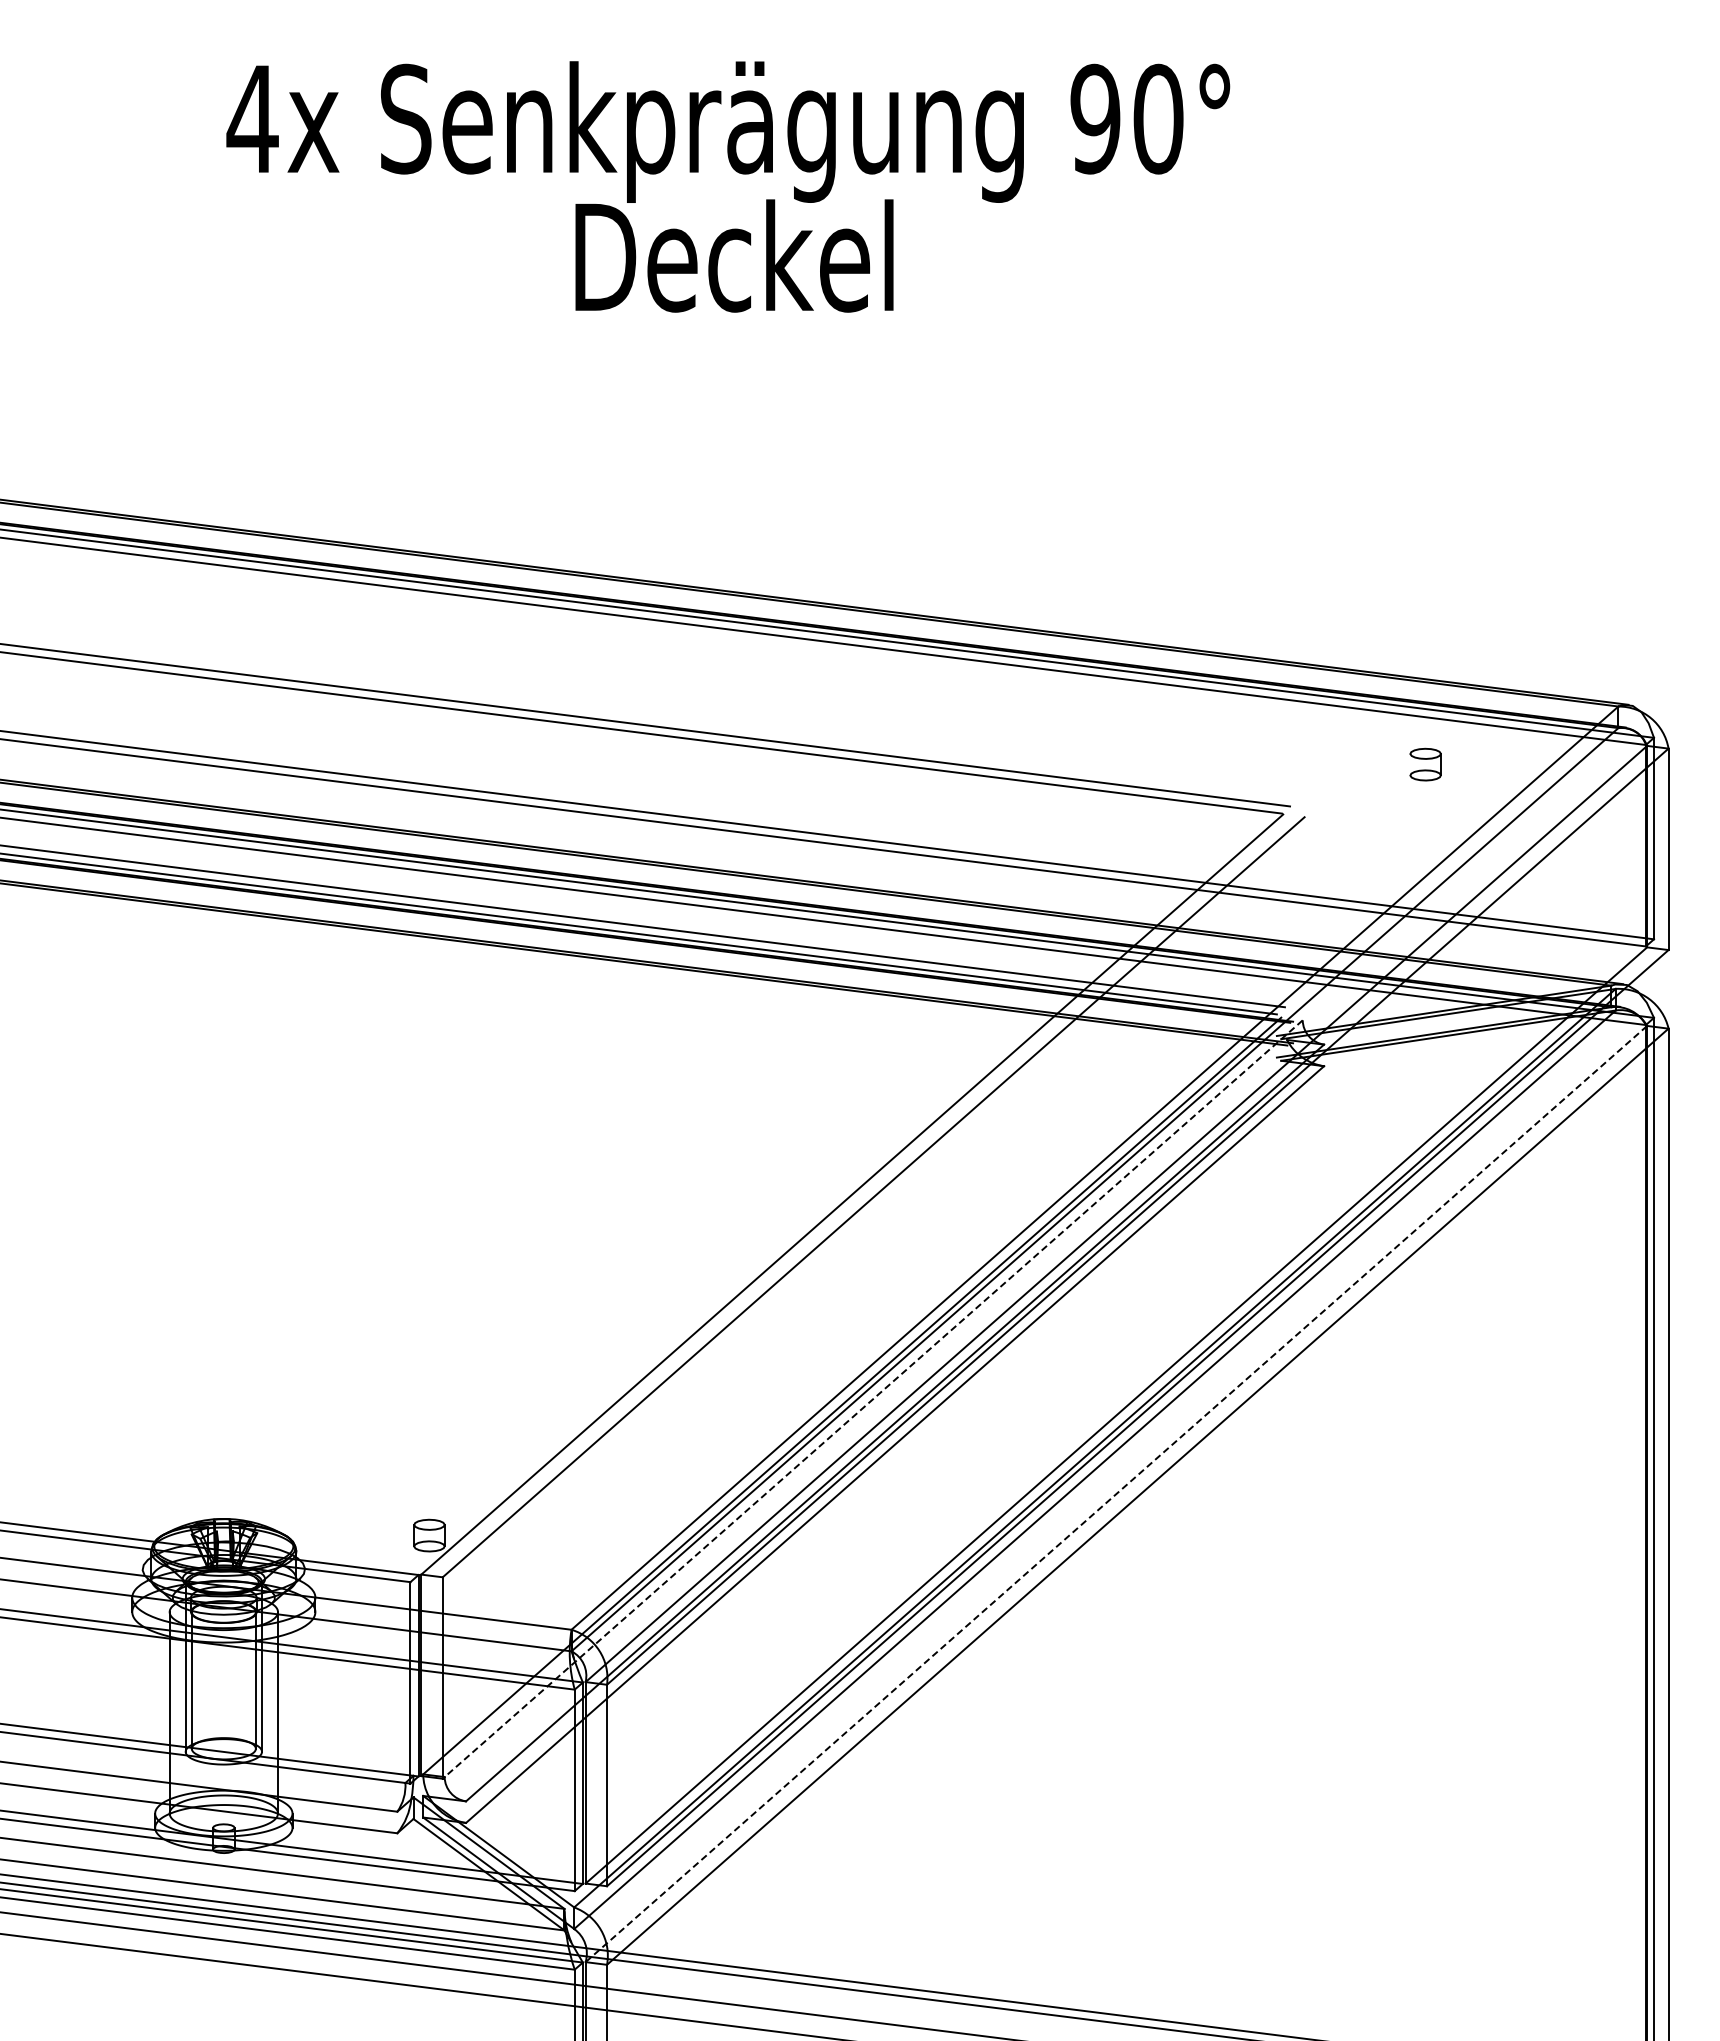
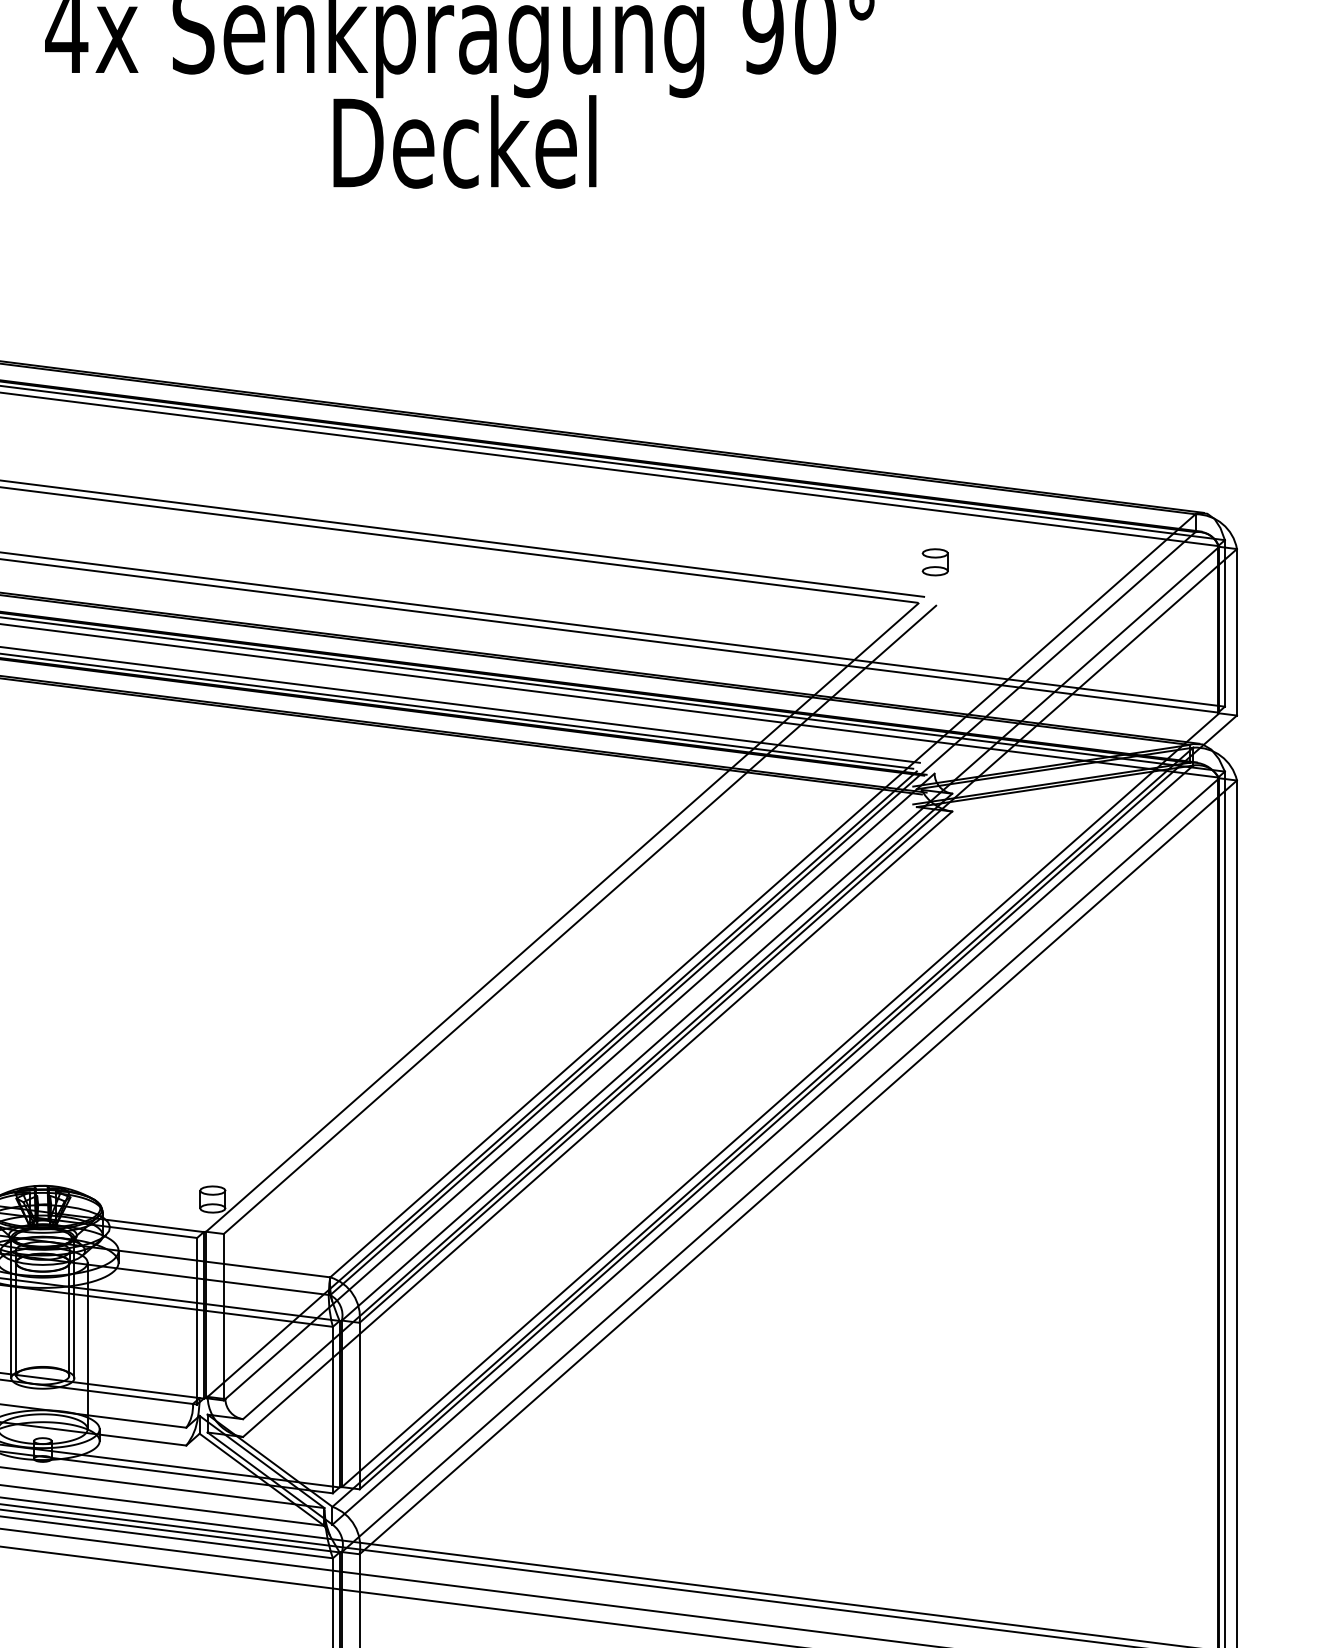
part: (1425, 764) -> (935, 562), moved
line: (873, 1399) -> (579, 1087), dashed -> solid
line: (1116, 1494) -> (780, 1165), dashed -> solid

